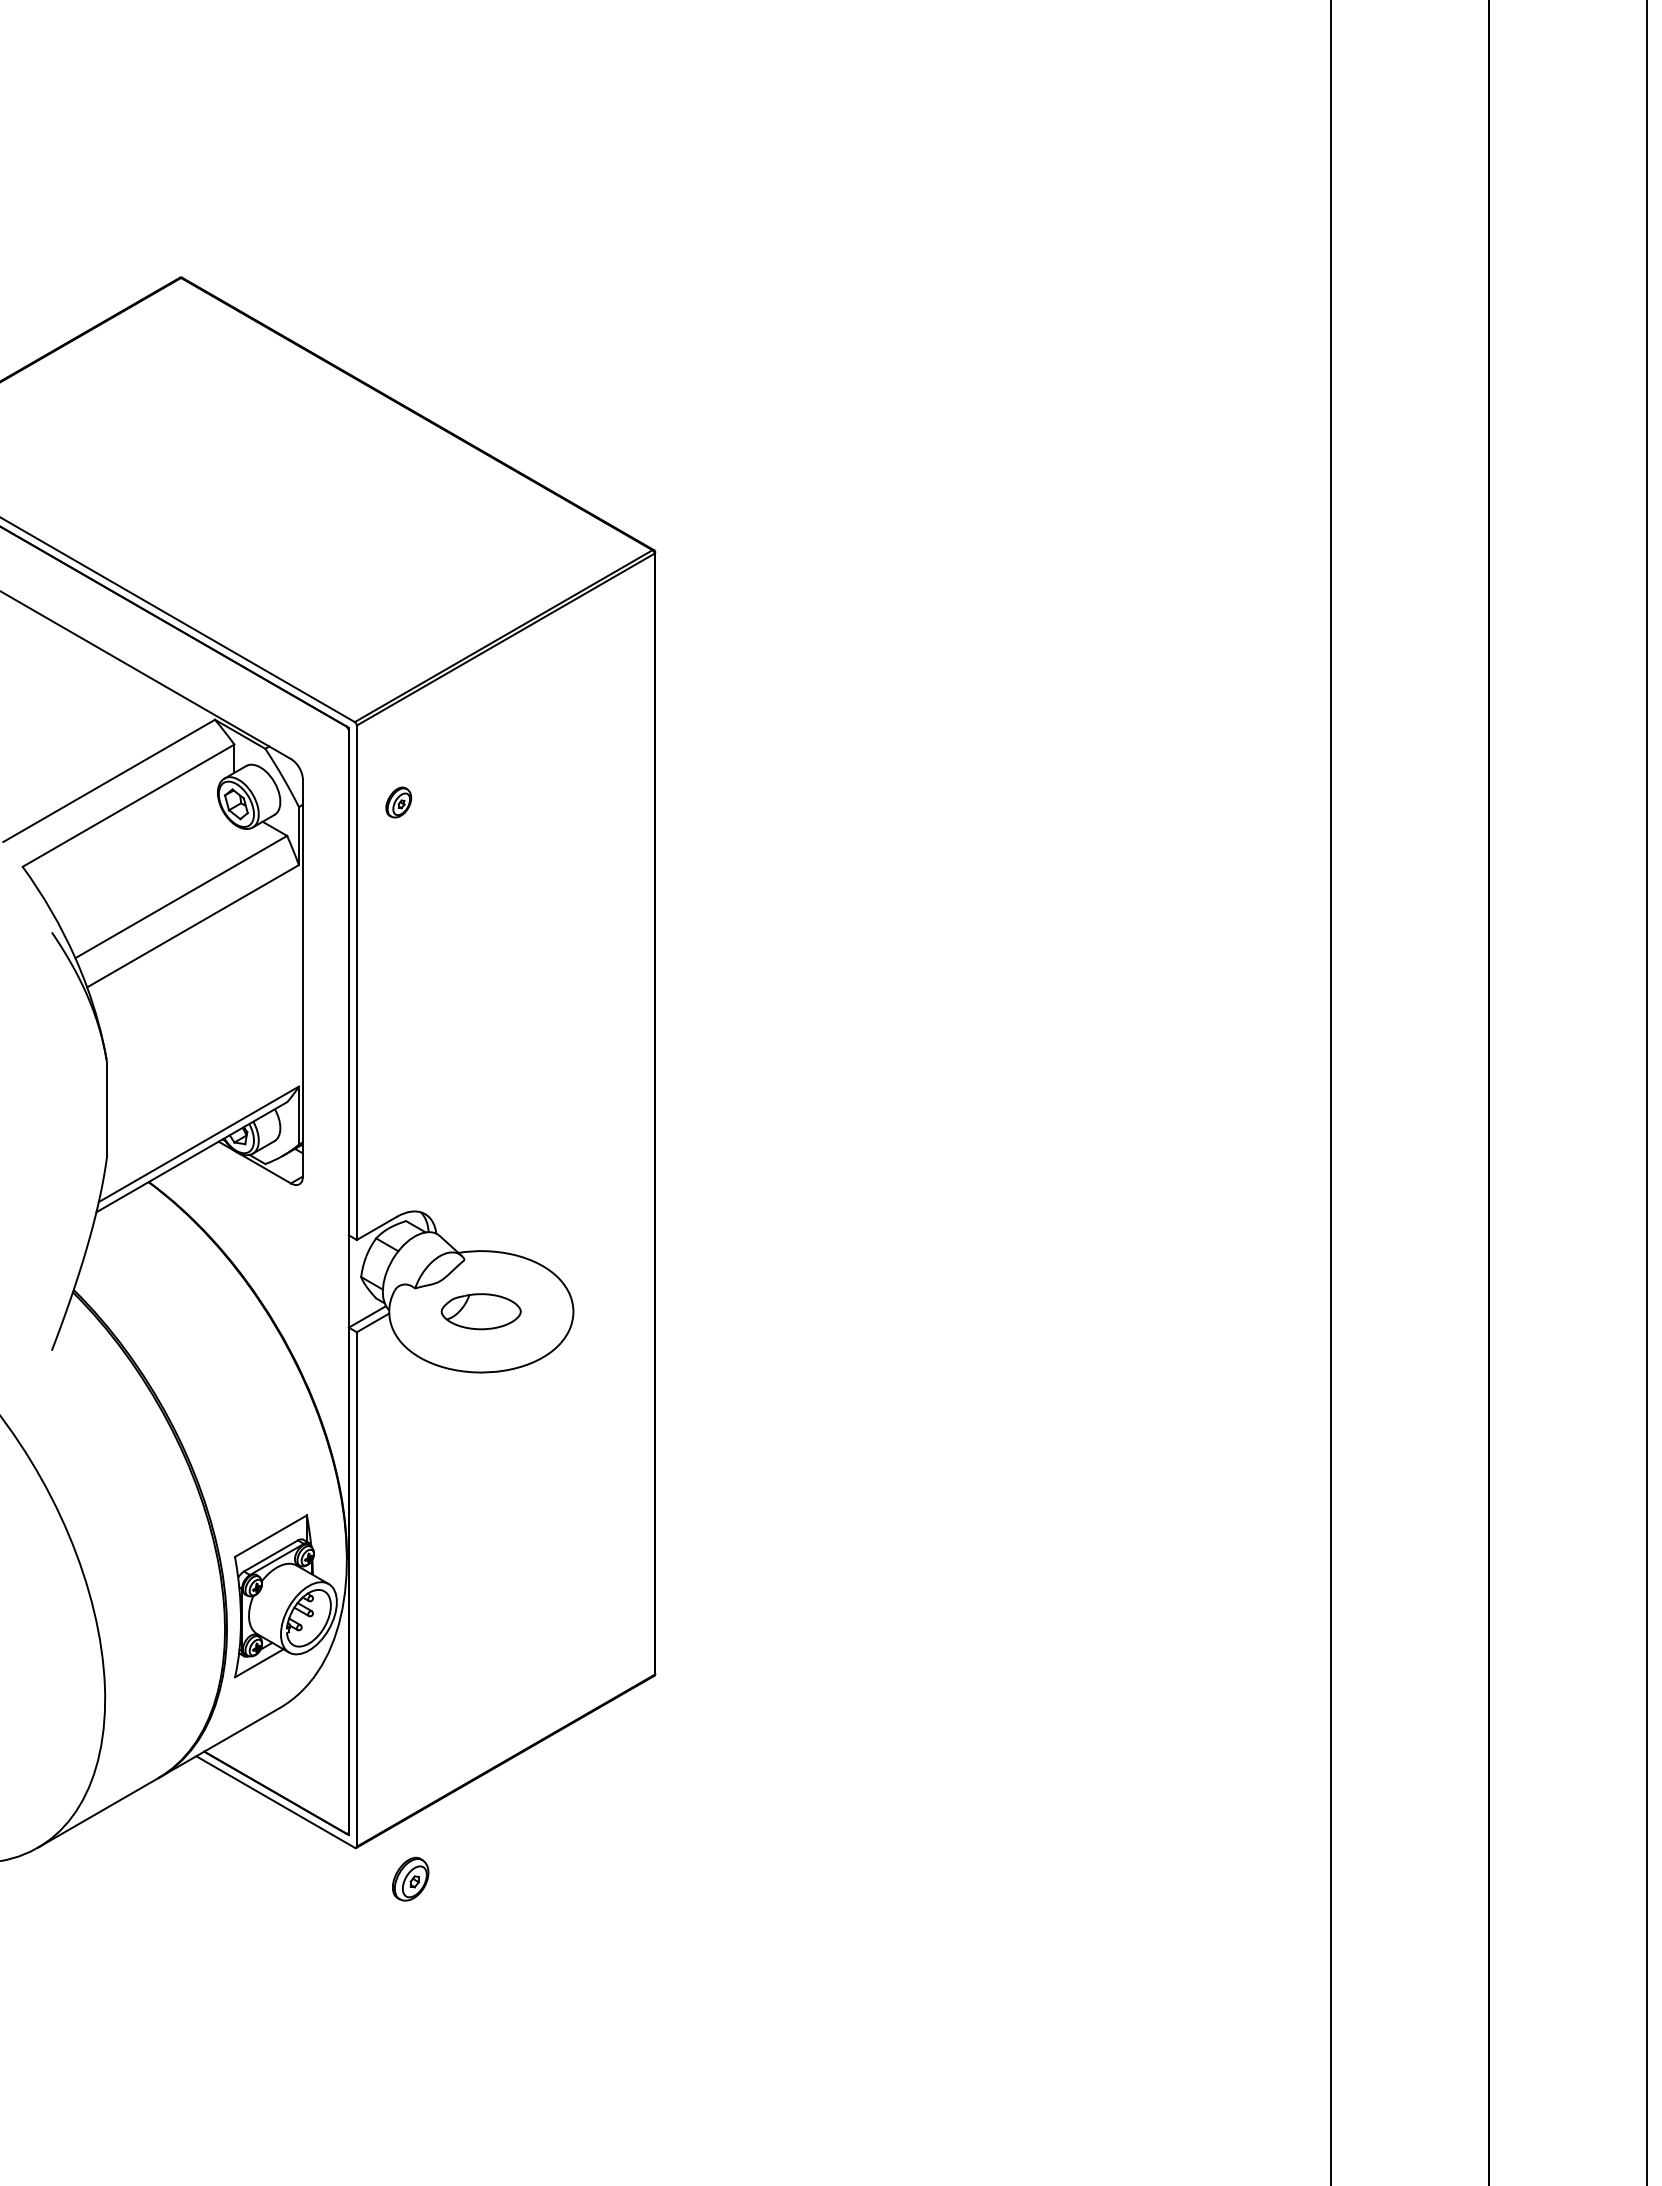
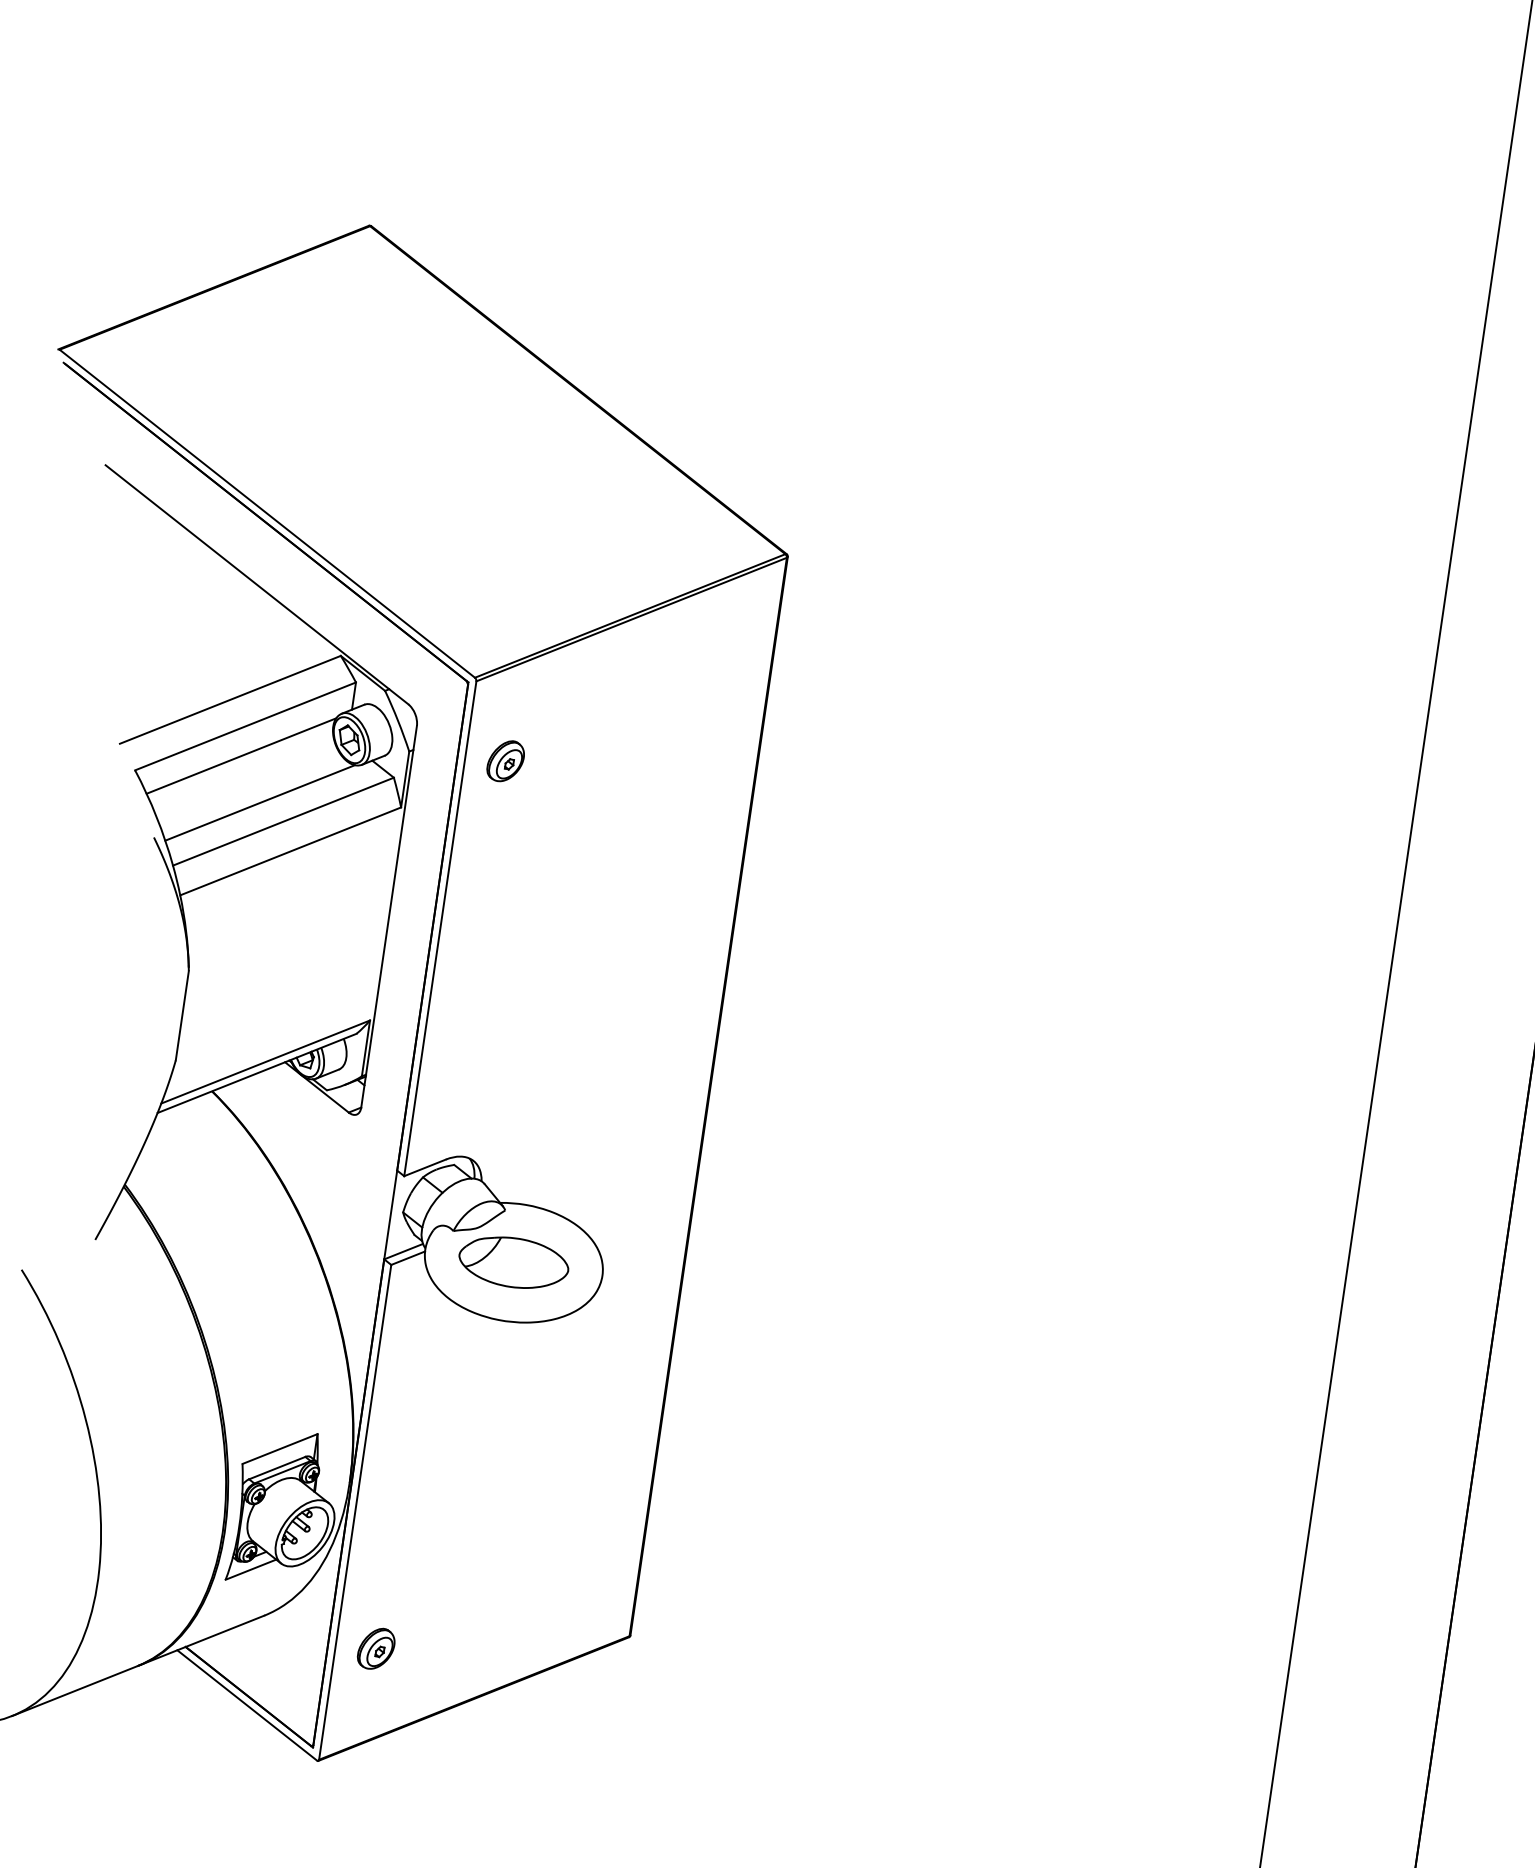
part: (398, 802) -> (505, 761), size x1.43
line: (128, 836) -> (241, 756), added
line: (154, 880) -> (260, 801), added
part: (480, 1311) -> (513, 1262), size x1.43
part: (410, 1878) -> (376, 1648), moved

